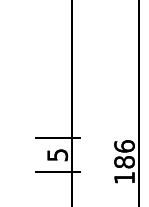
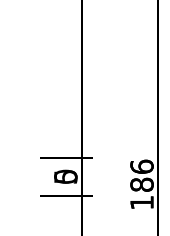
text: (57, 154) -> (65, 176), 5 -> 0

